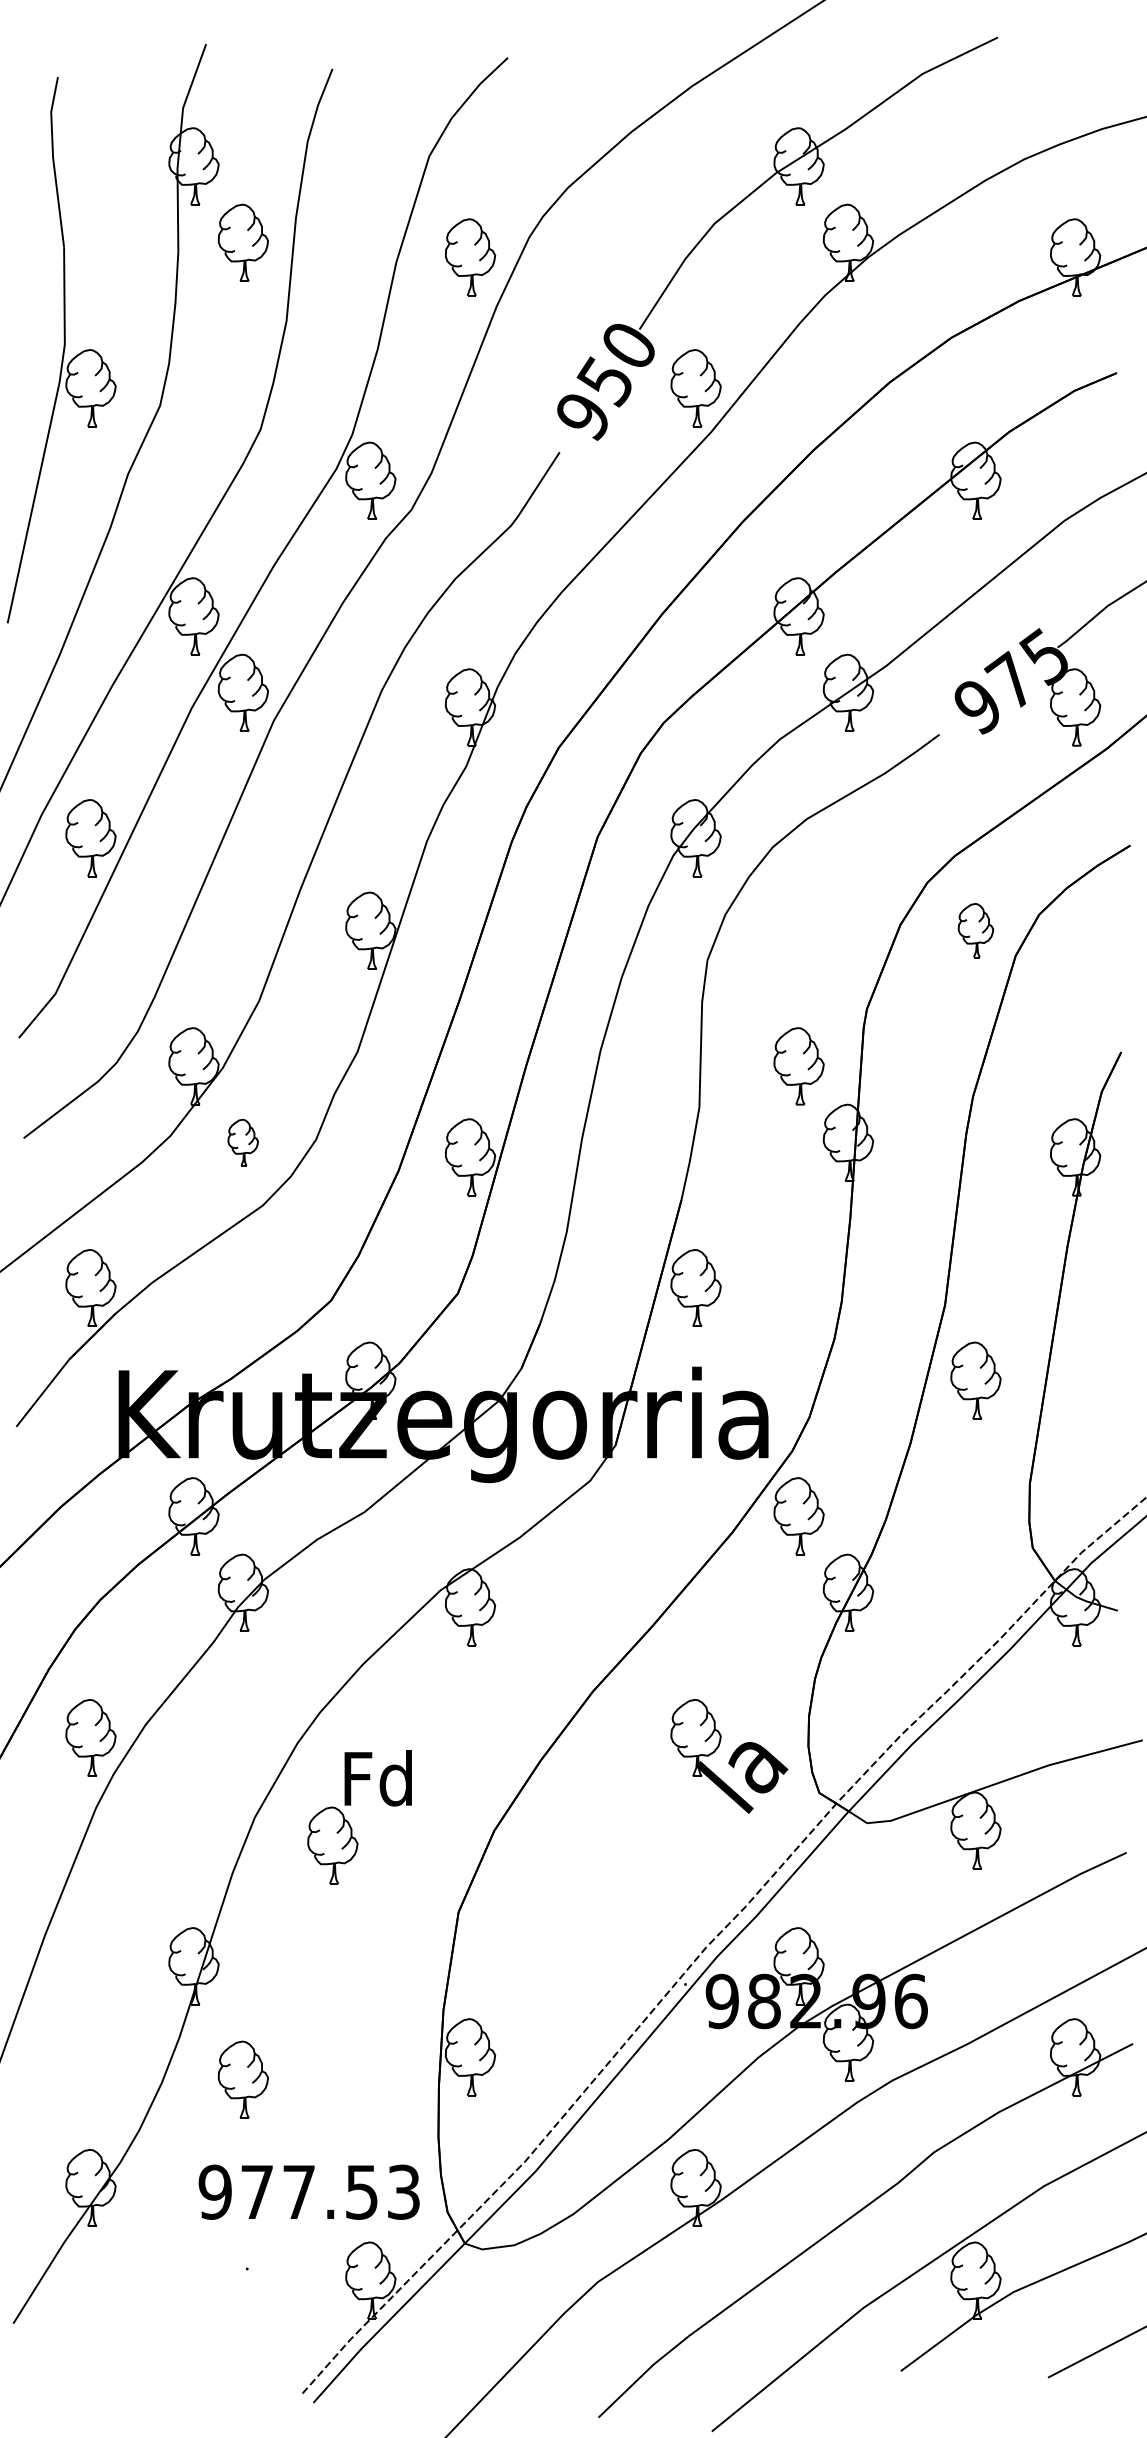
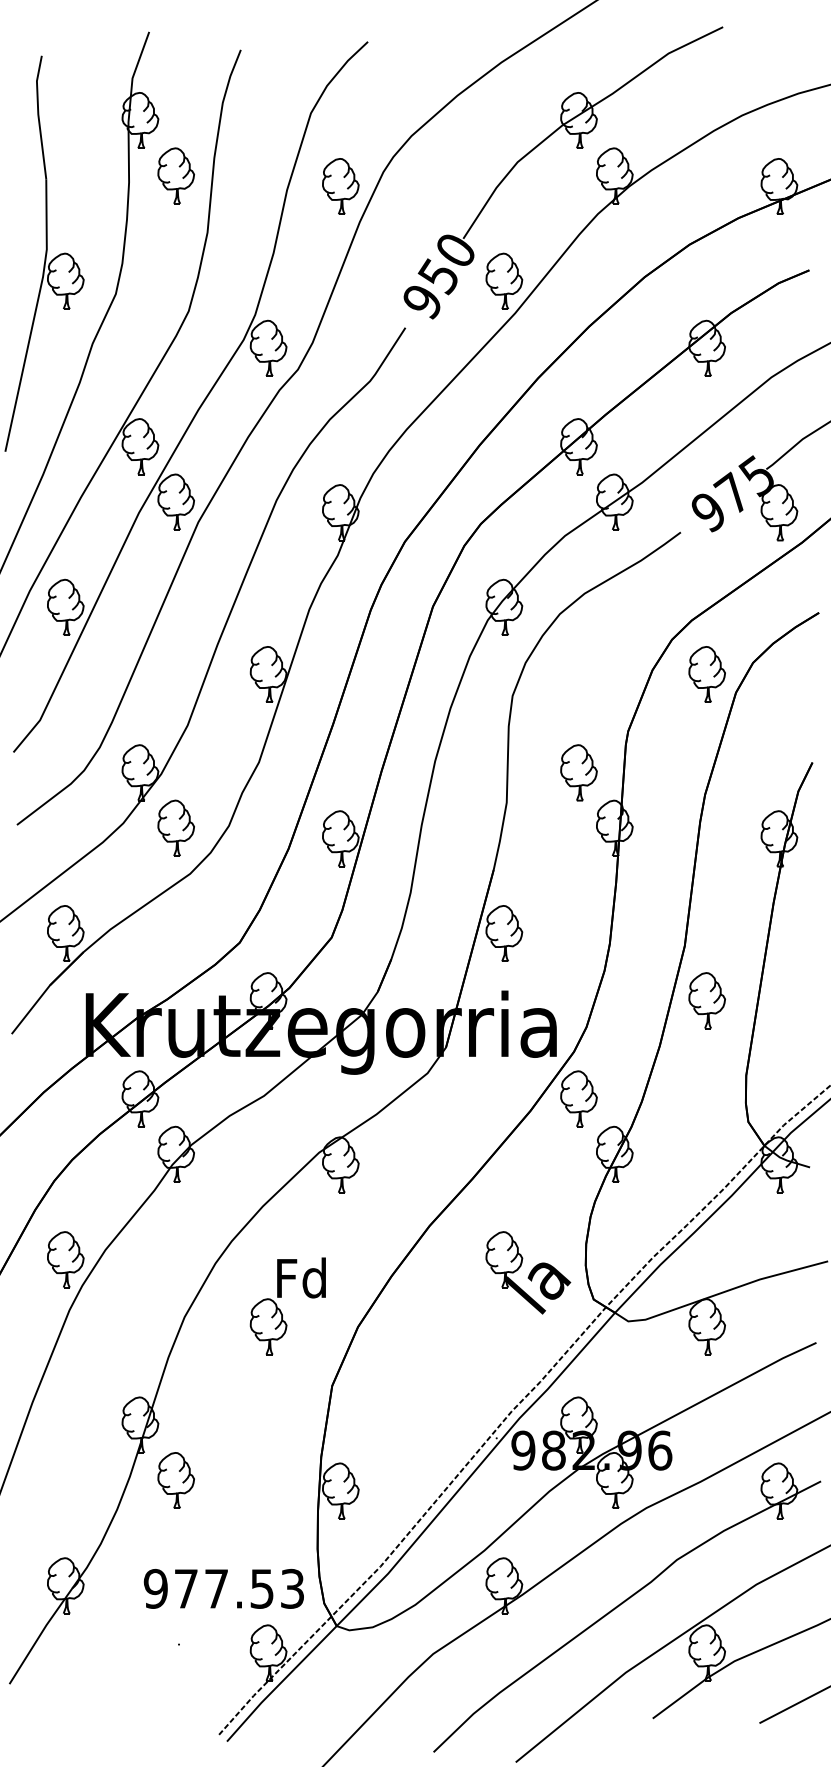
part: (975, 930) -> (706, 674), size x1.43
part: (242, 1142) -> (175, 828), size x1.67
part: (349, 1822) -> (280, 1310), moved
part: (242, 2079) -> (175, 1480), moved

